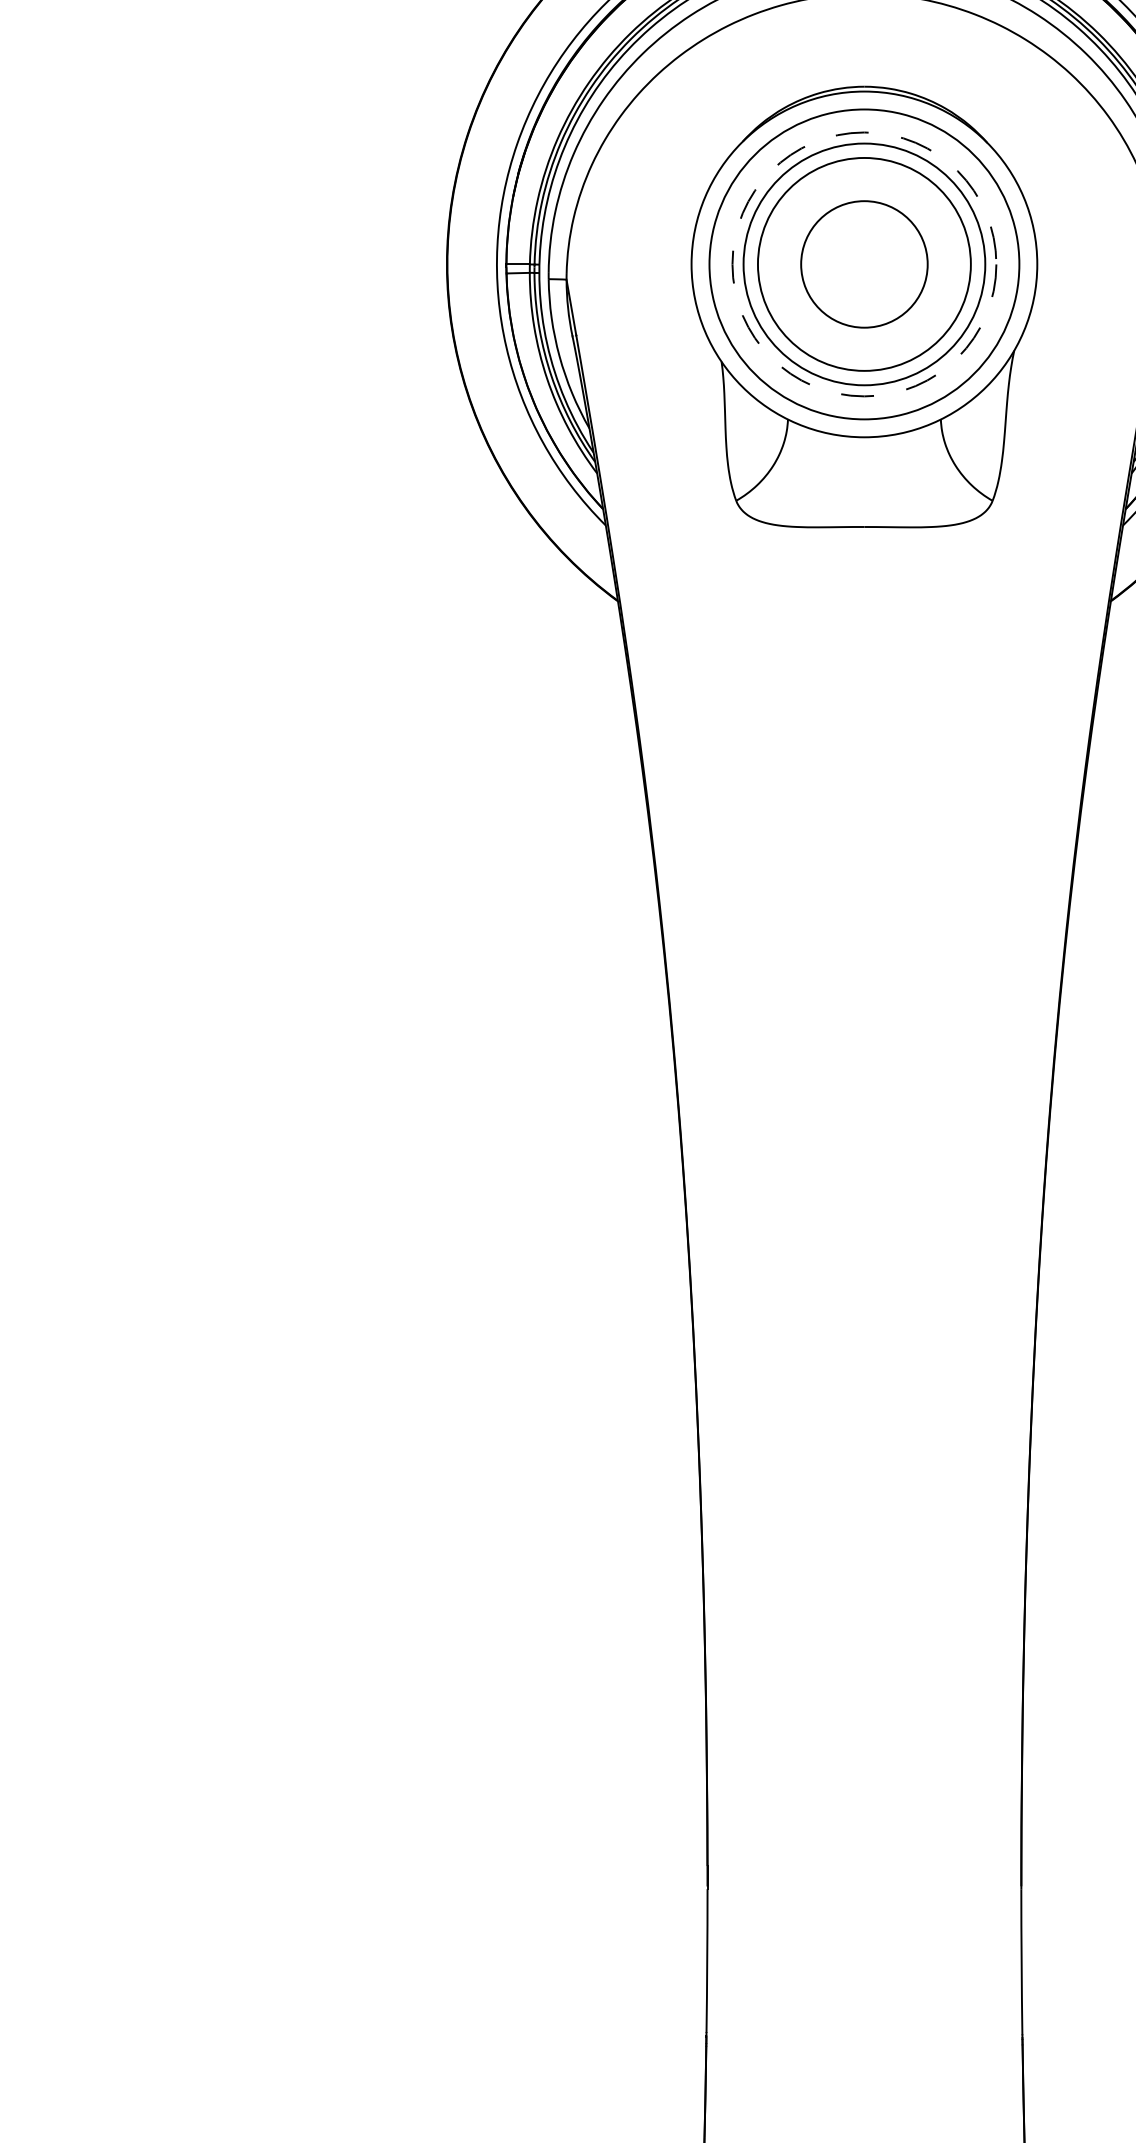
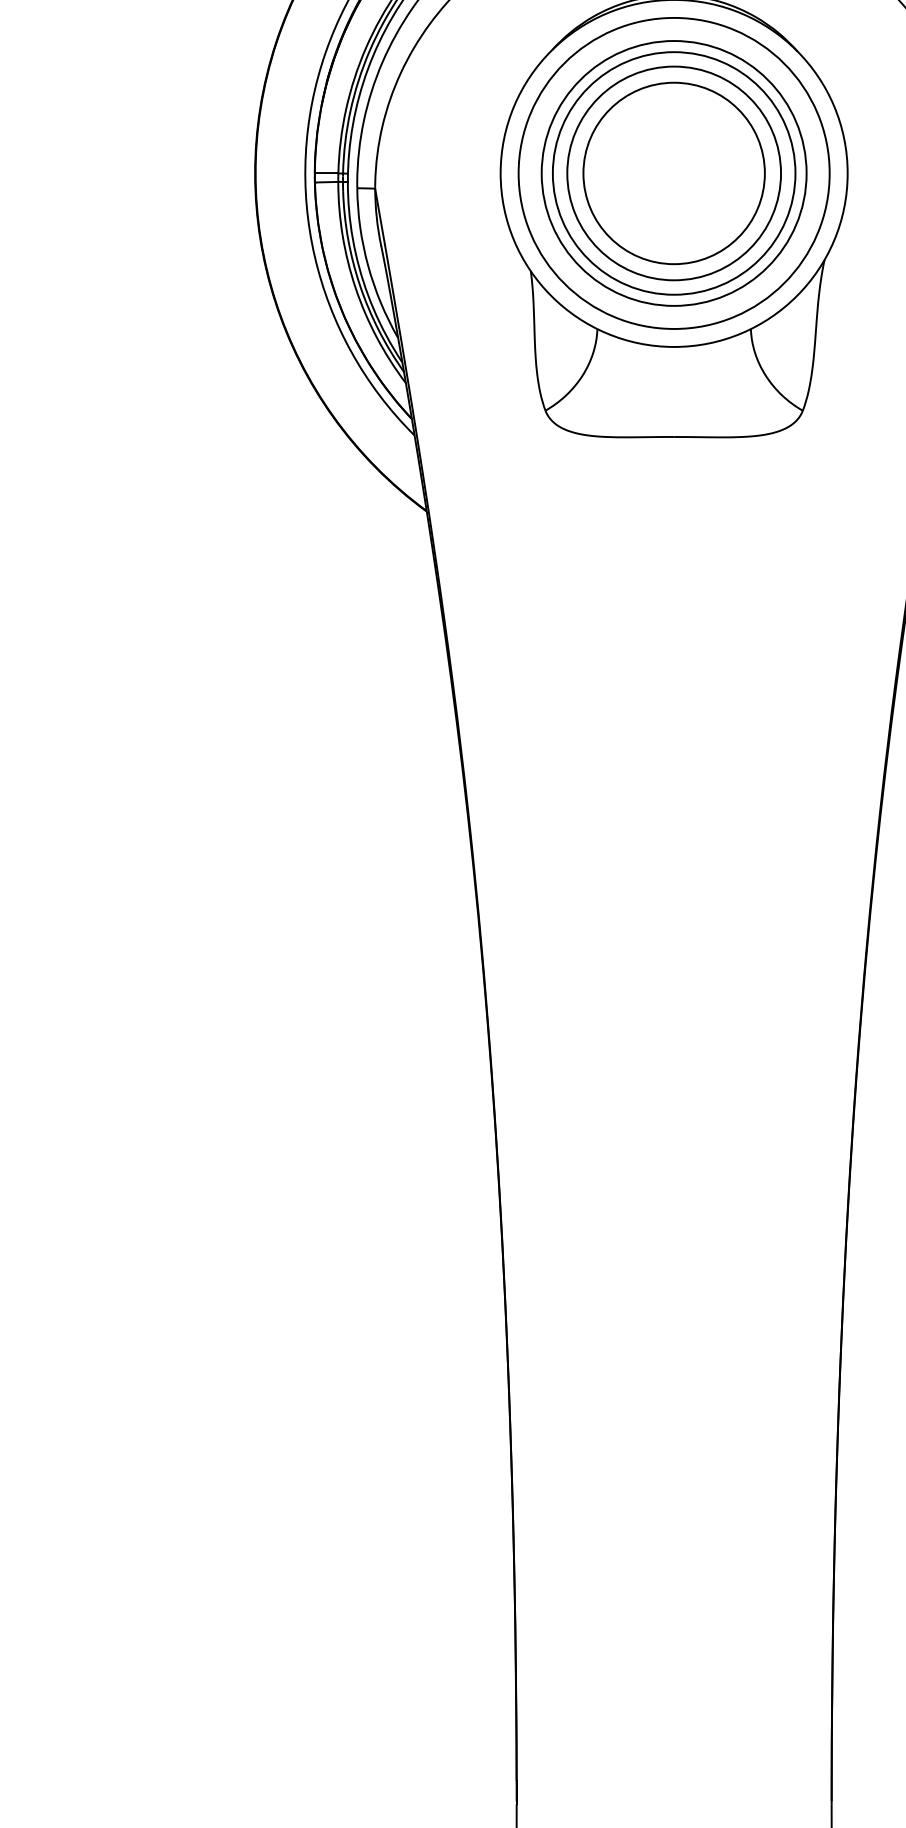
circle: (864, 264) -> (674, 173), dashed -> solid
circle: (864, 264) -> (674, 173), size x1.43

